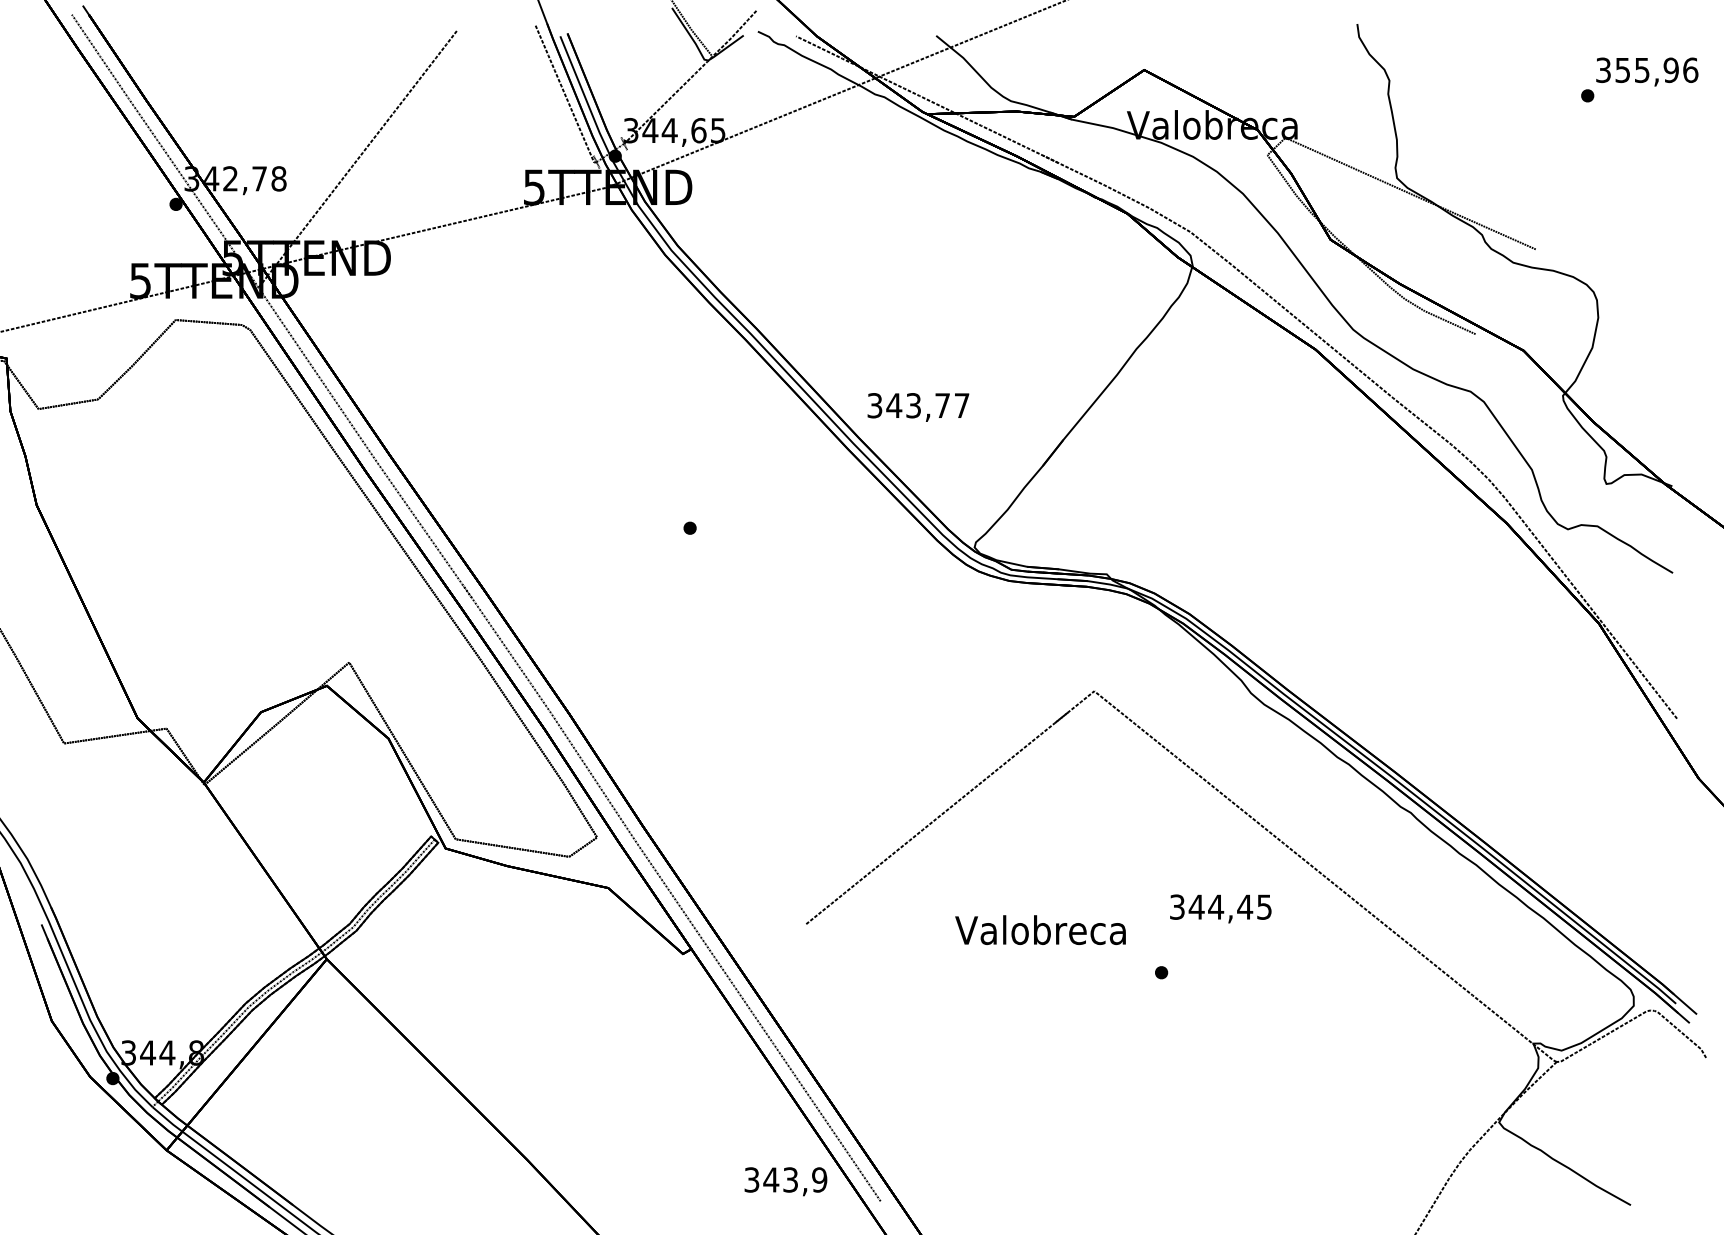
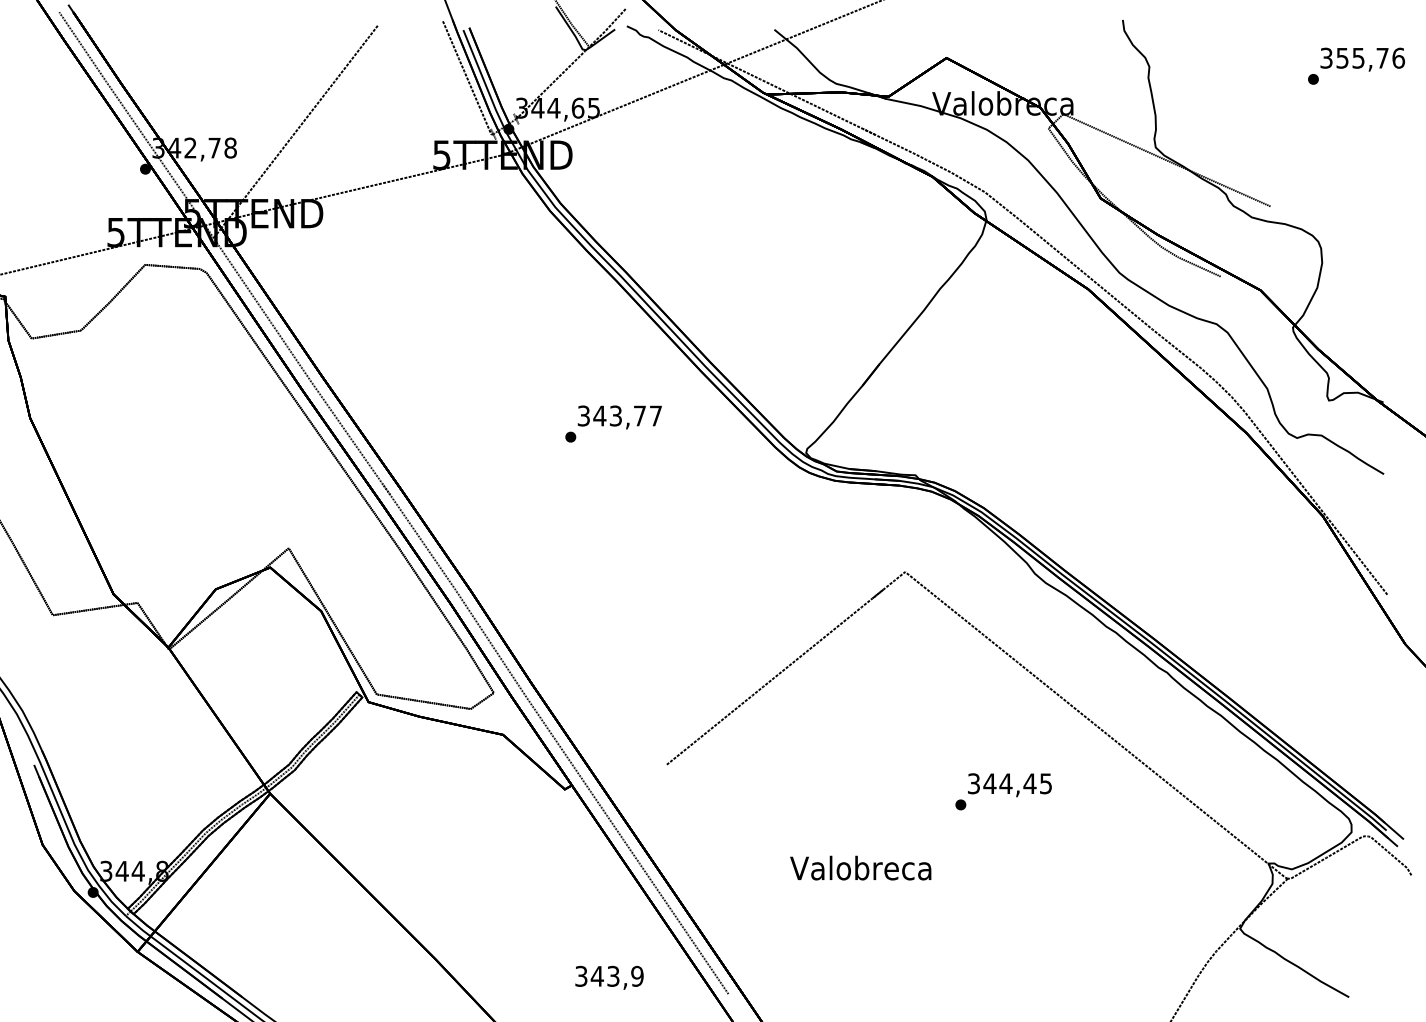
text: (1670, 70) -> (1381, 58), 355,96 -> 355,76
text: (918, 407) -> (619, 417), moved
text: (1220, 908) -> (1009, 784), moved
text: (1040, 929) -> (860, 867), moved
text: (785, 1181) -> (609, 977), moved

